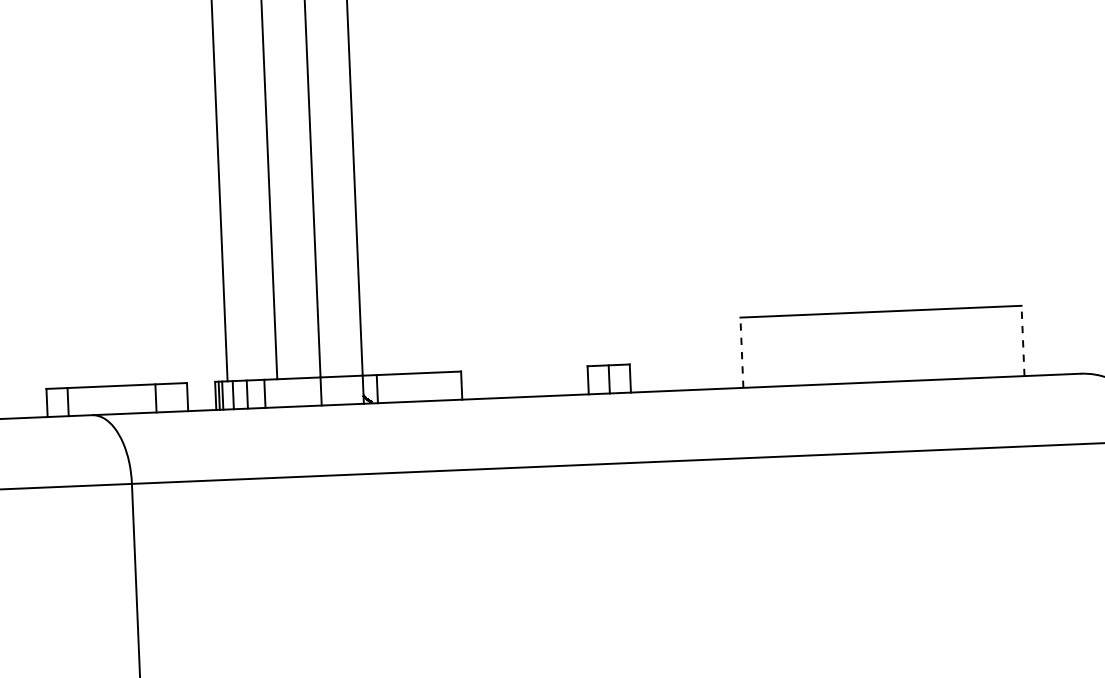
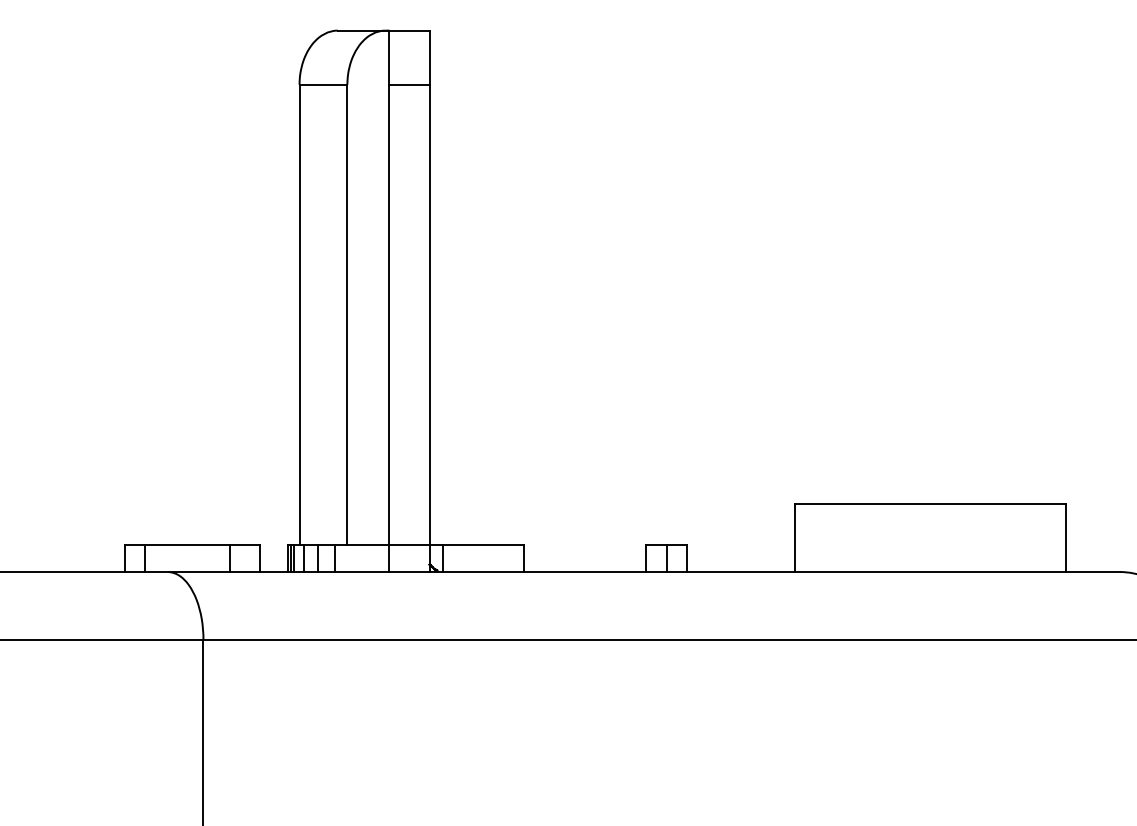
line: (1022, 341) -> (1065, 538), dashed -> solid
line: (742, 353) -> (795, 538), dashed -> solid

